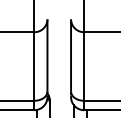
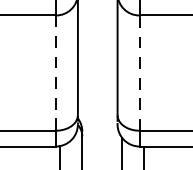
line: (84, 66) -> (140, 73), solid -> dashed
line: (34, 67) -> (56, 74), solid -> dashed

